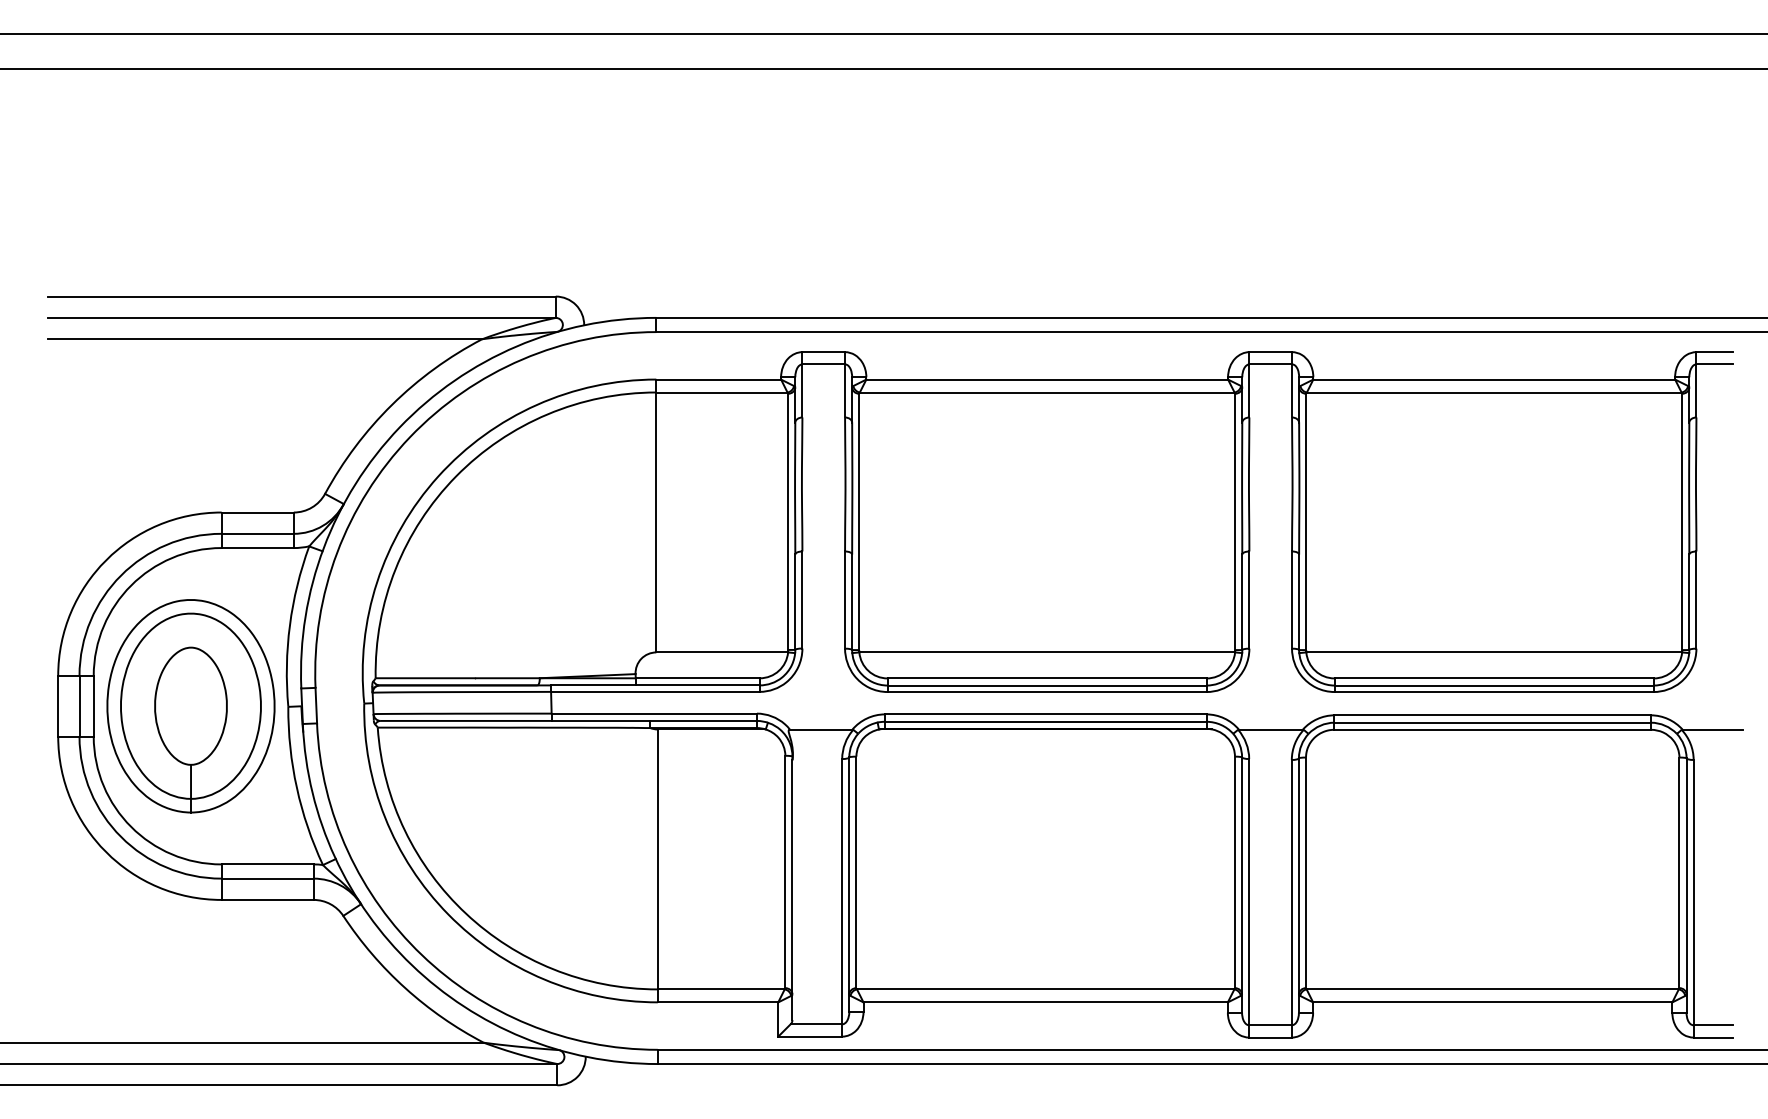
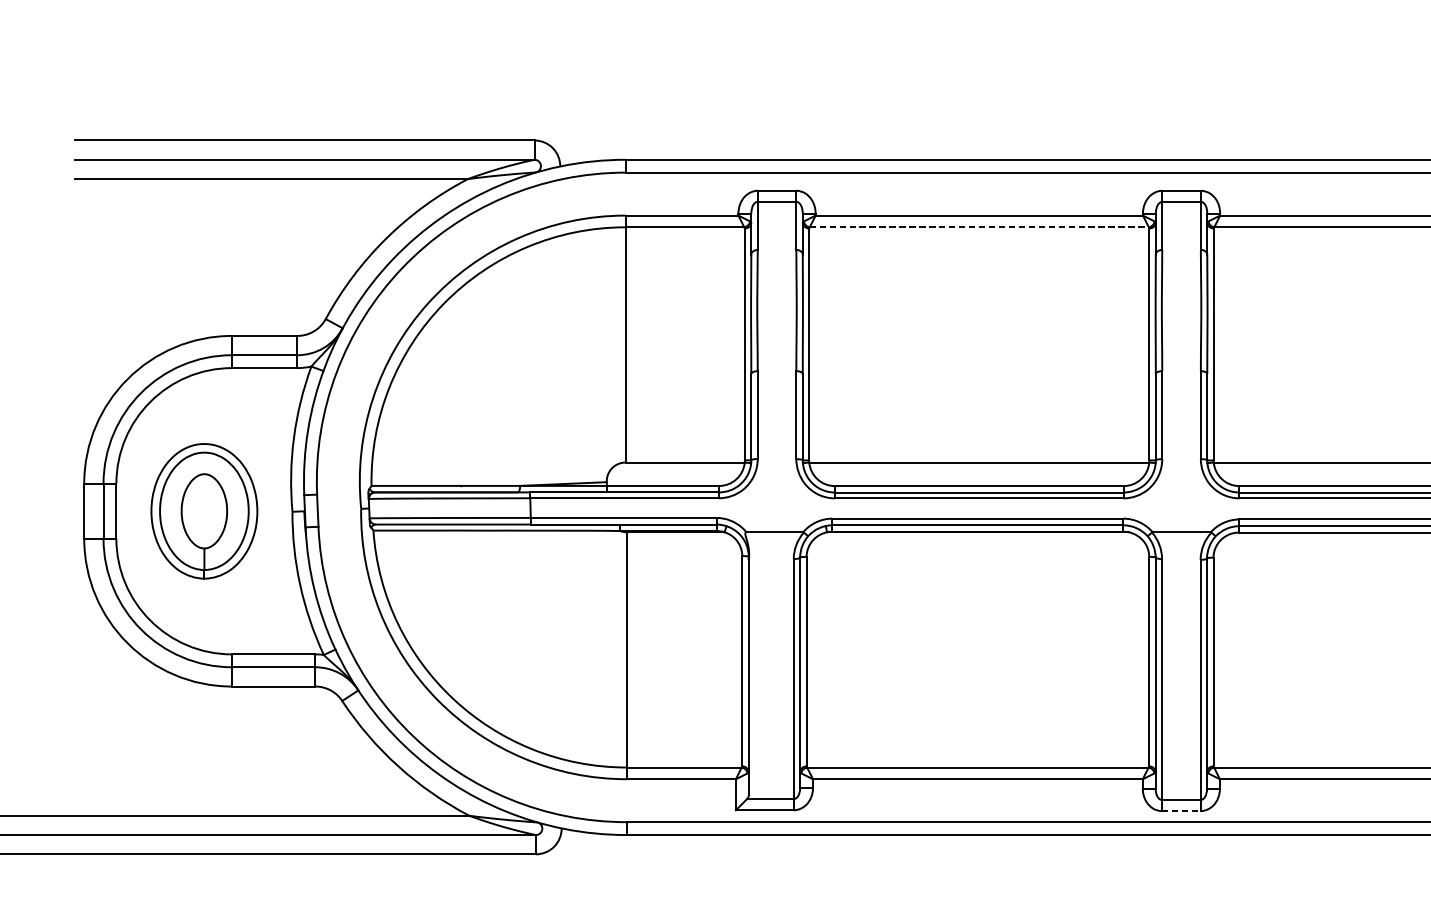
line: (1047, 392) -> (979, 227), solid -> dashed
part: (190, 706) -> (203, 511), size x0.7
line: (1270, 1037) -> (1181, 811), solid -> dashed

